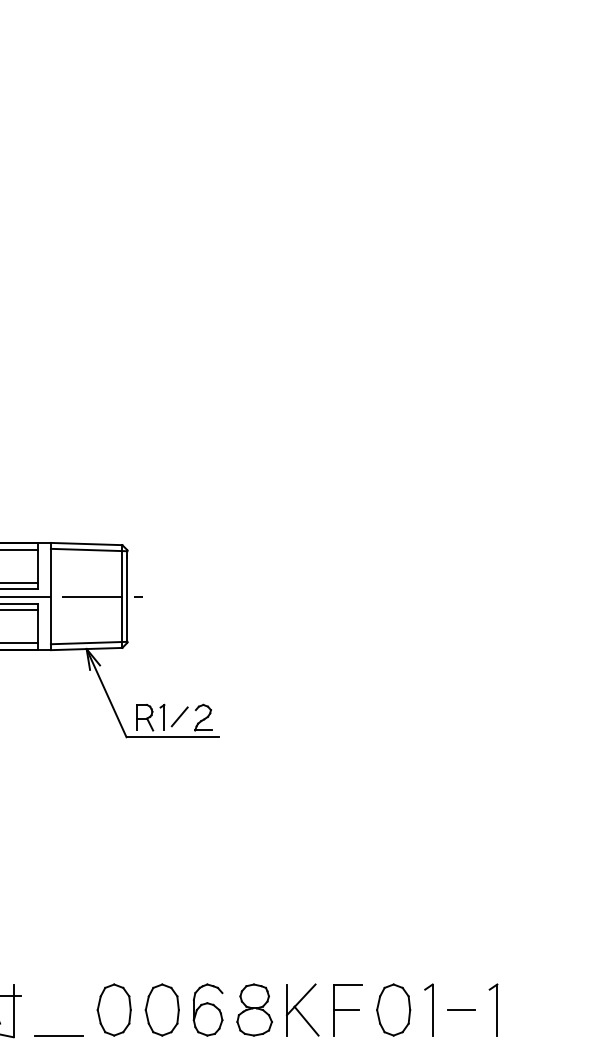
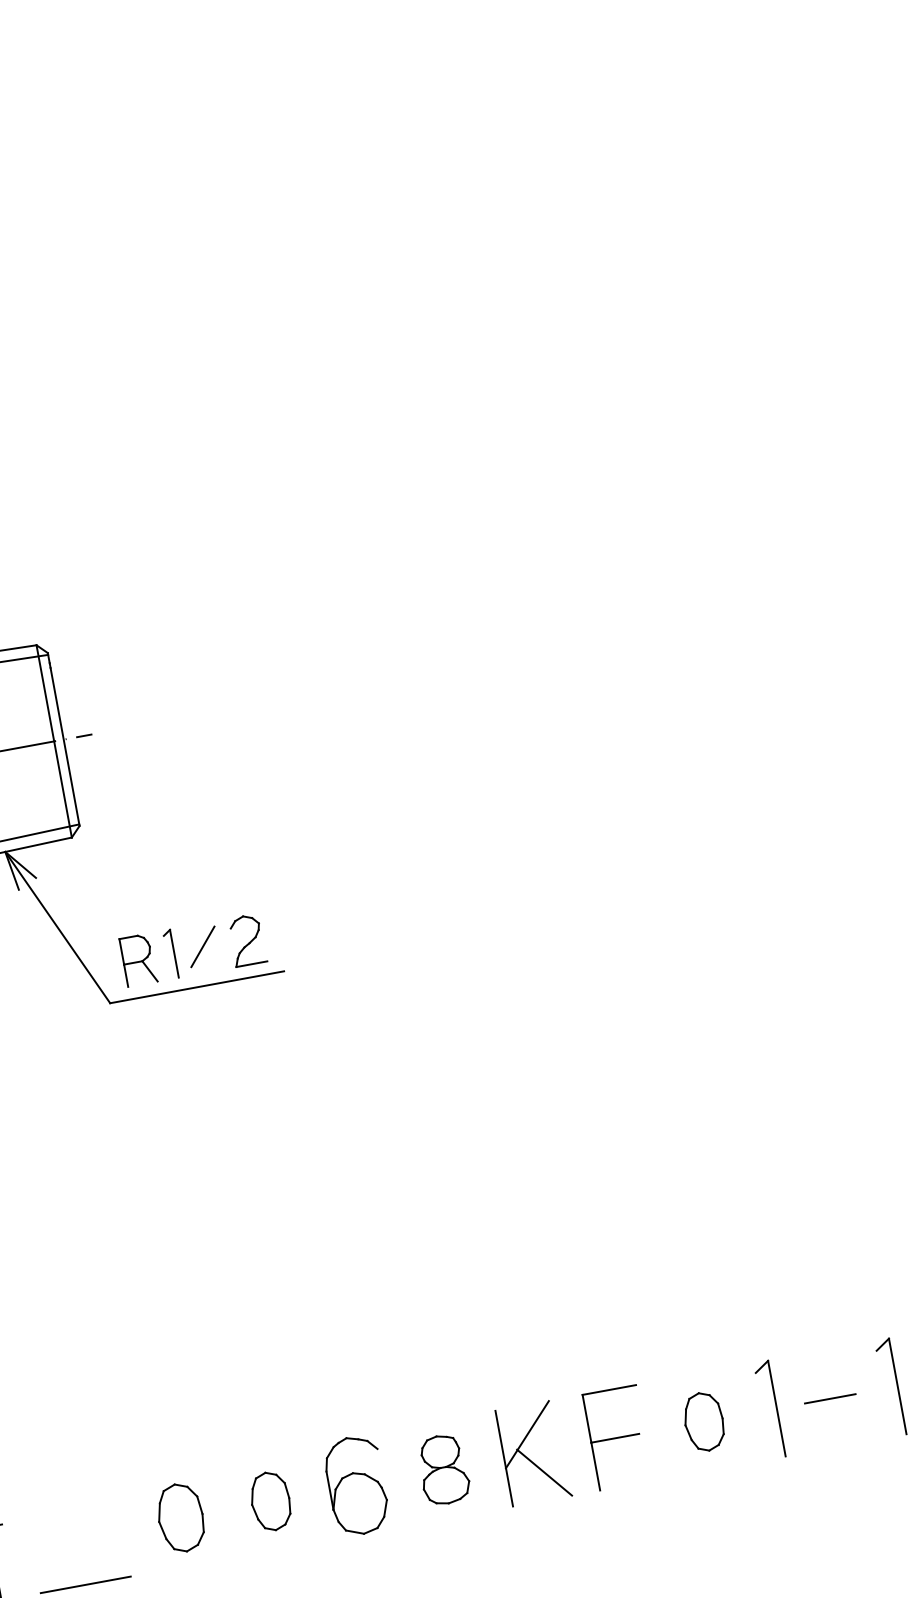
part: (113, 1009) -> (179, 1517), size x0.7
part: (161, 1009) -> (269, 1500), size x0.6
part: (254, 1009) -> (443, 1468), size x0.7
part: (393, 1009) -> (703, 1421), size x0.6

